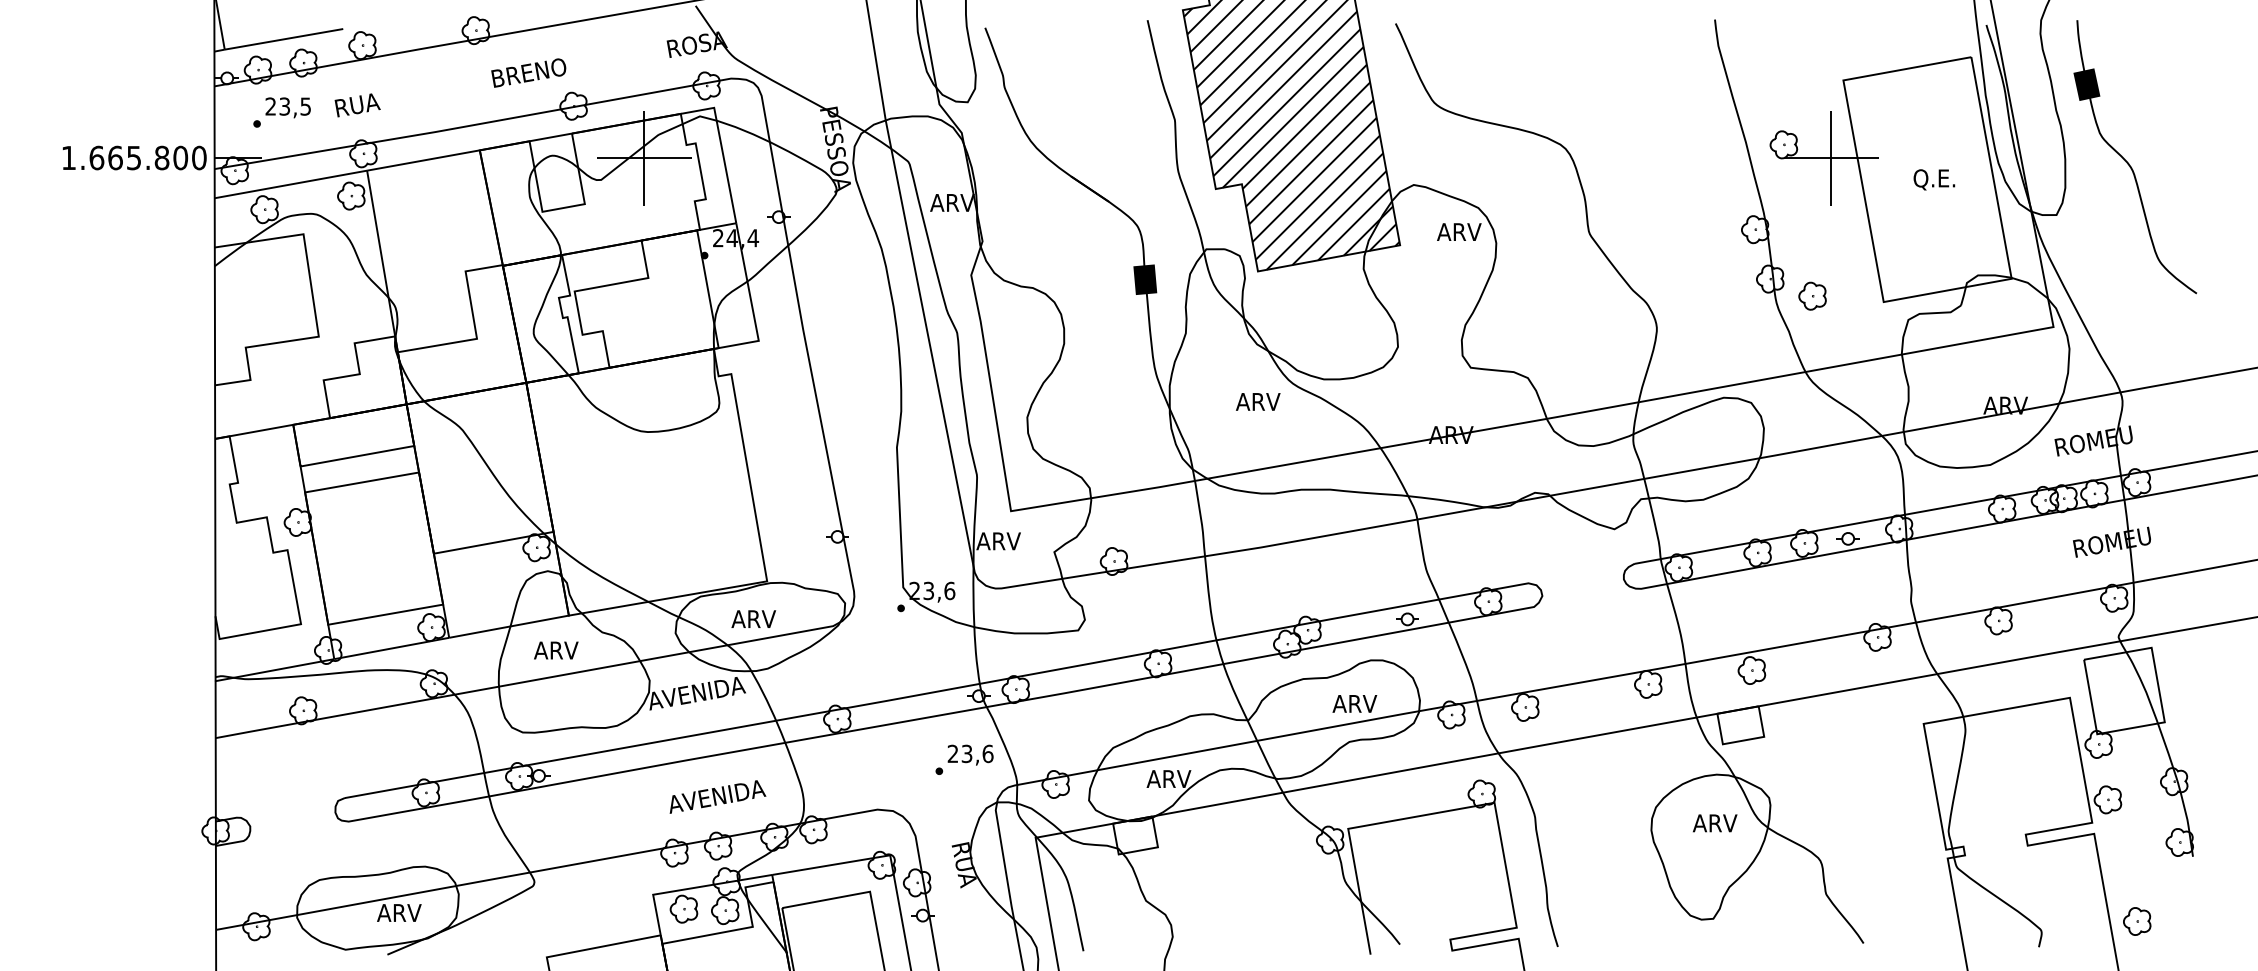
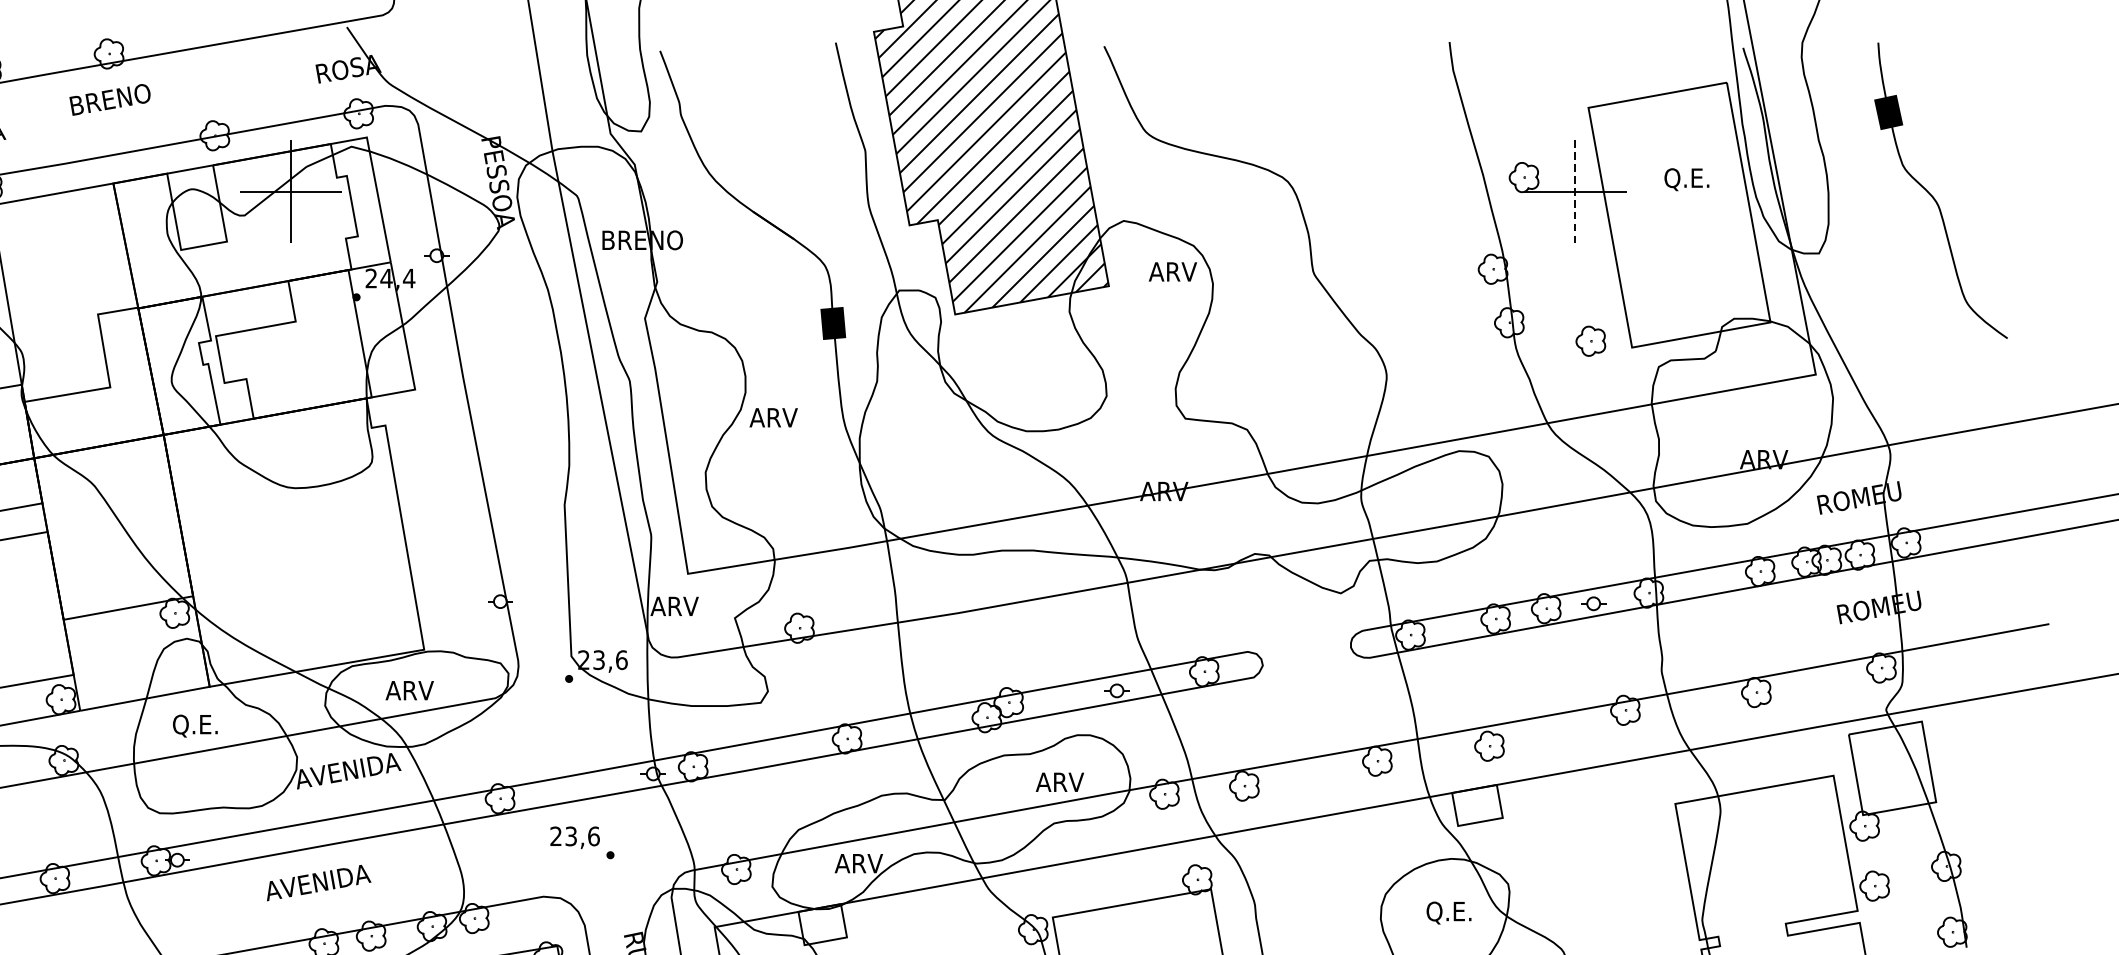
text: (528, 72) -> (109, 99), moved
line: (1831, 158) -> (1575, 192), solid -> dashed
part: (2128, 162) -> (1933, 196), moved
text: (1934, 179) -> (1687, 179), moved
text: (968, 202) -> (642, 239), ARV -> BRENO
part: (1812, 295) -> (1590, 340), moved
text: (1258, 401) -> (774, 417), moved
text: (556, 651) -> (196, 725), ARV -> Q.E.
text: (970, 754) -> (574, 837), moved
text: (717, 796) -> (318, 882), moved
text: (1714, 824) -> (1449, 912), ARV -> Q.E.

